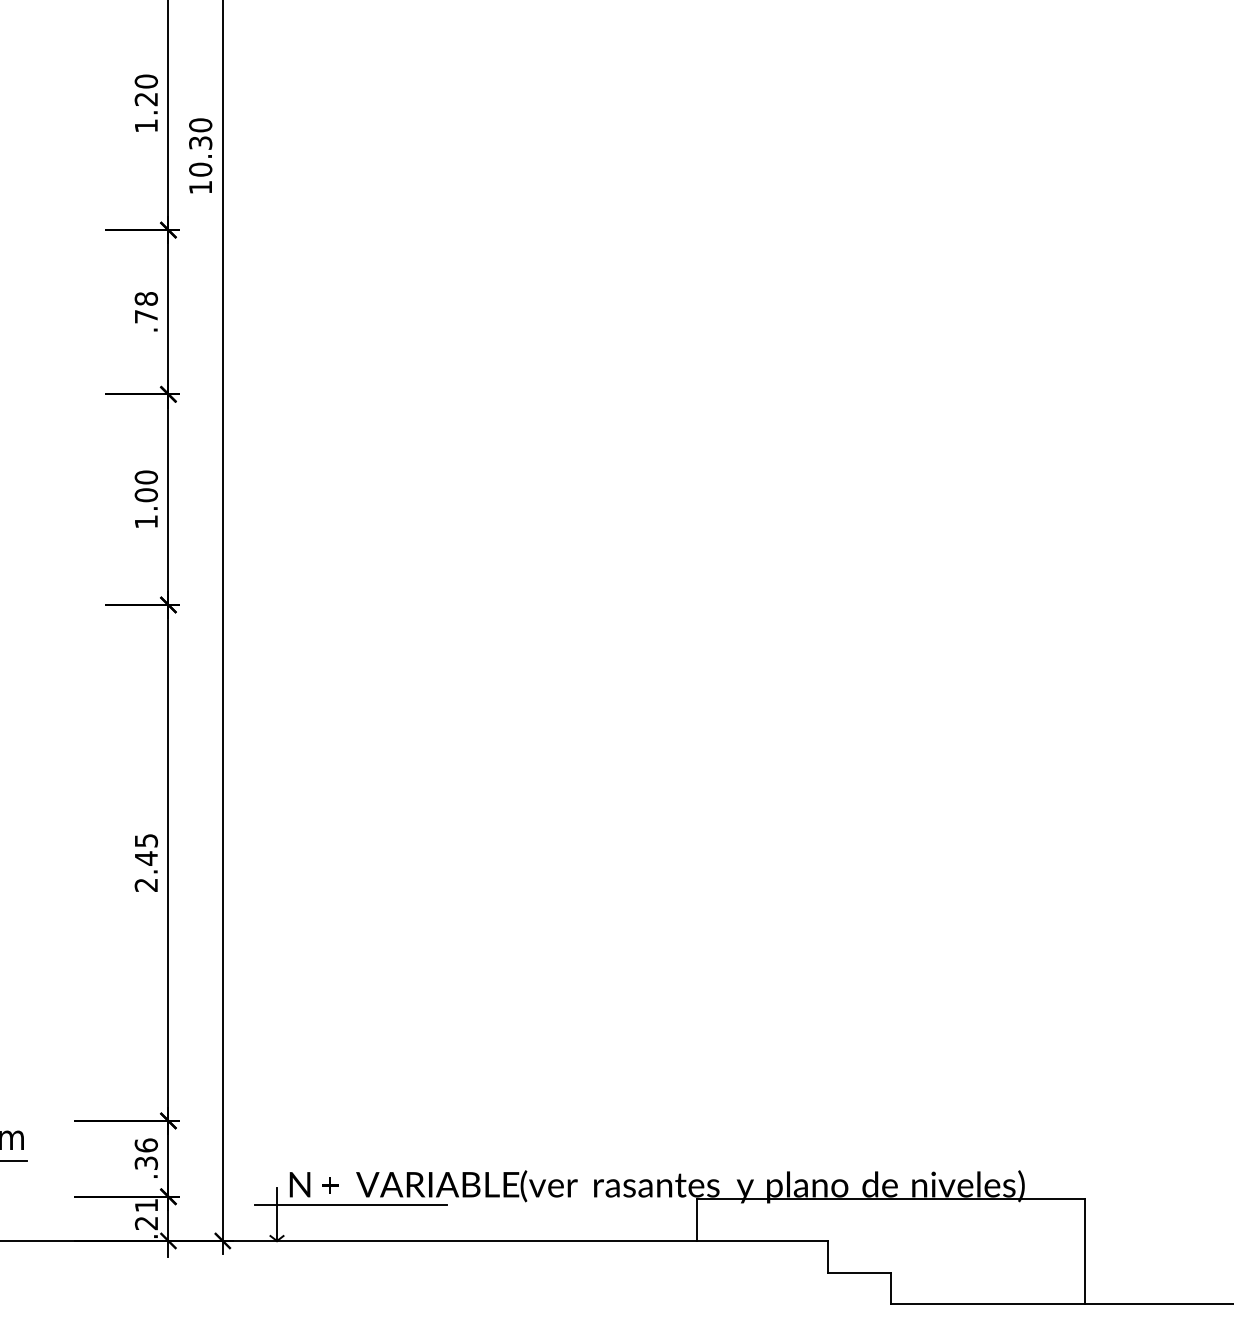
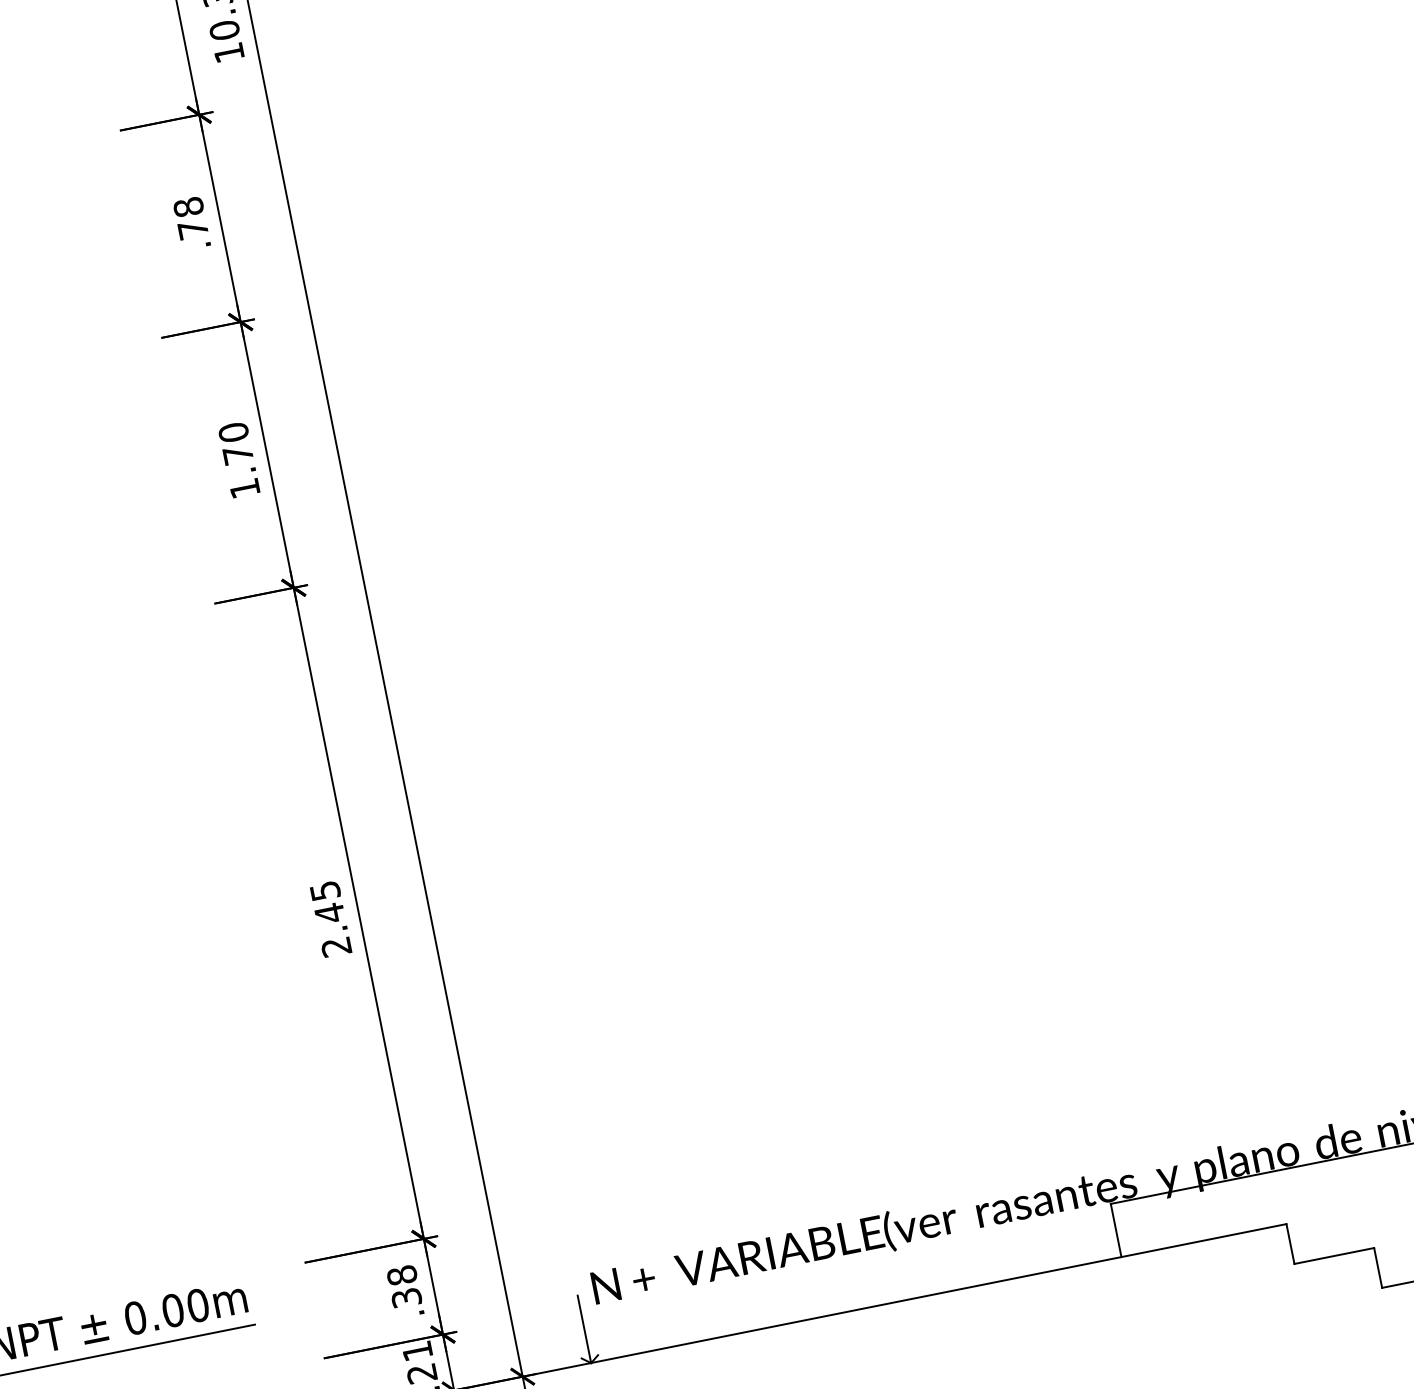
text: (145, 495) -> (237, 455), 1.00 -> 1.70
text: (145, 1145) -> (401, 1275), .36 -> .38
line: (351, 1204) -> (675, 1298), removed

